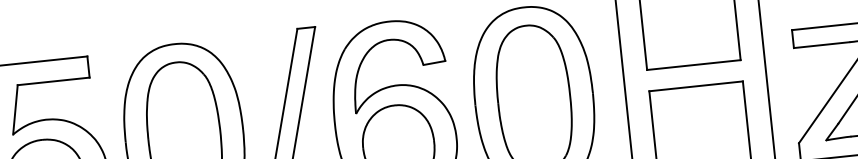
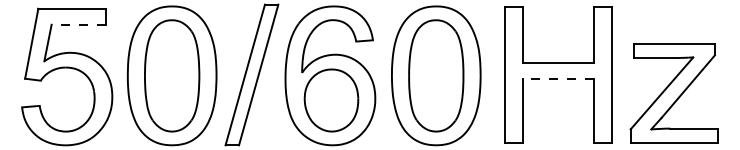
line: (53, 81) -> (78, 24), solid -> dashed
line: (695, 85) -> (557, 78), solid -> dashed

